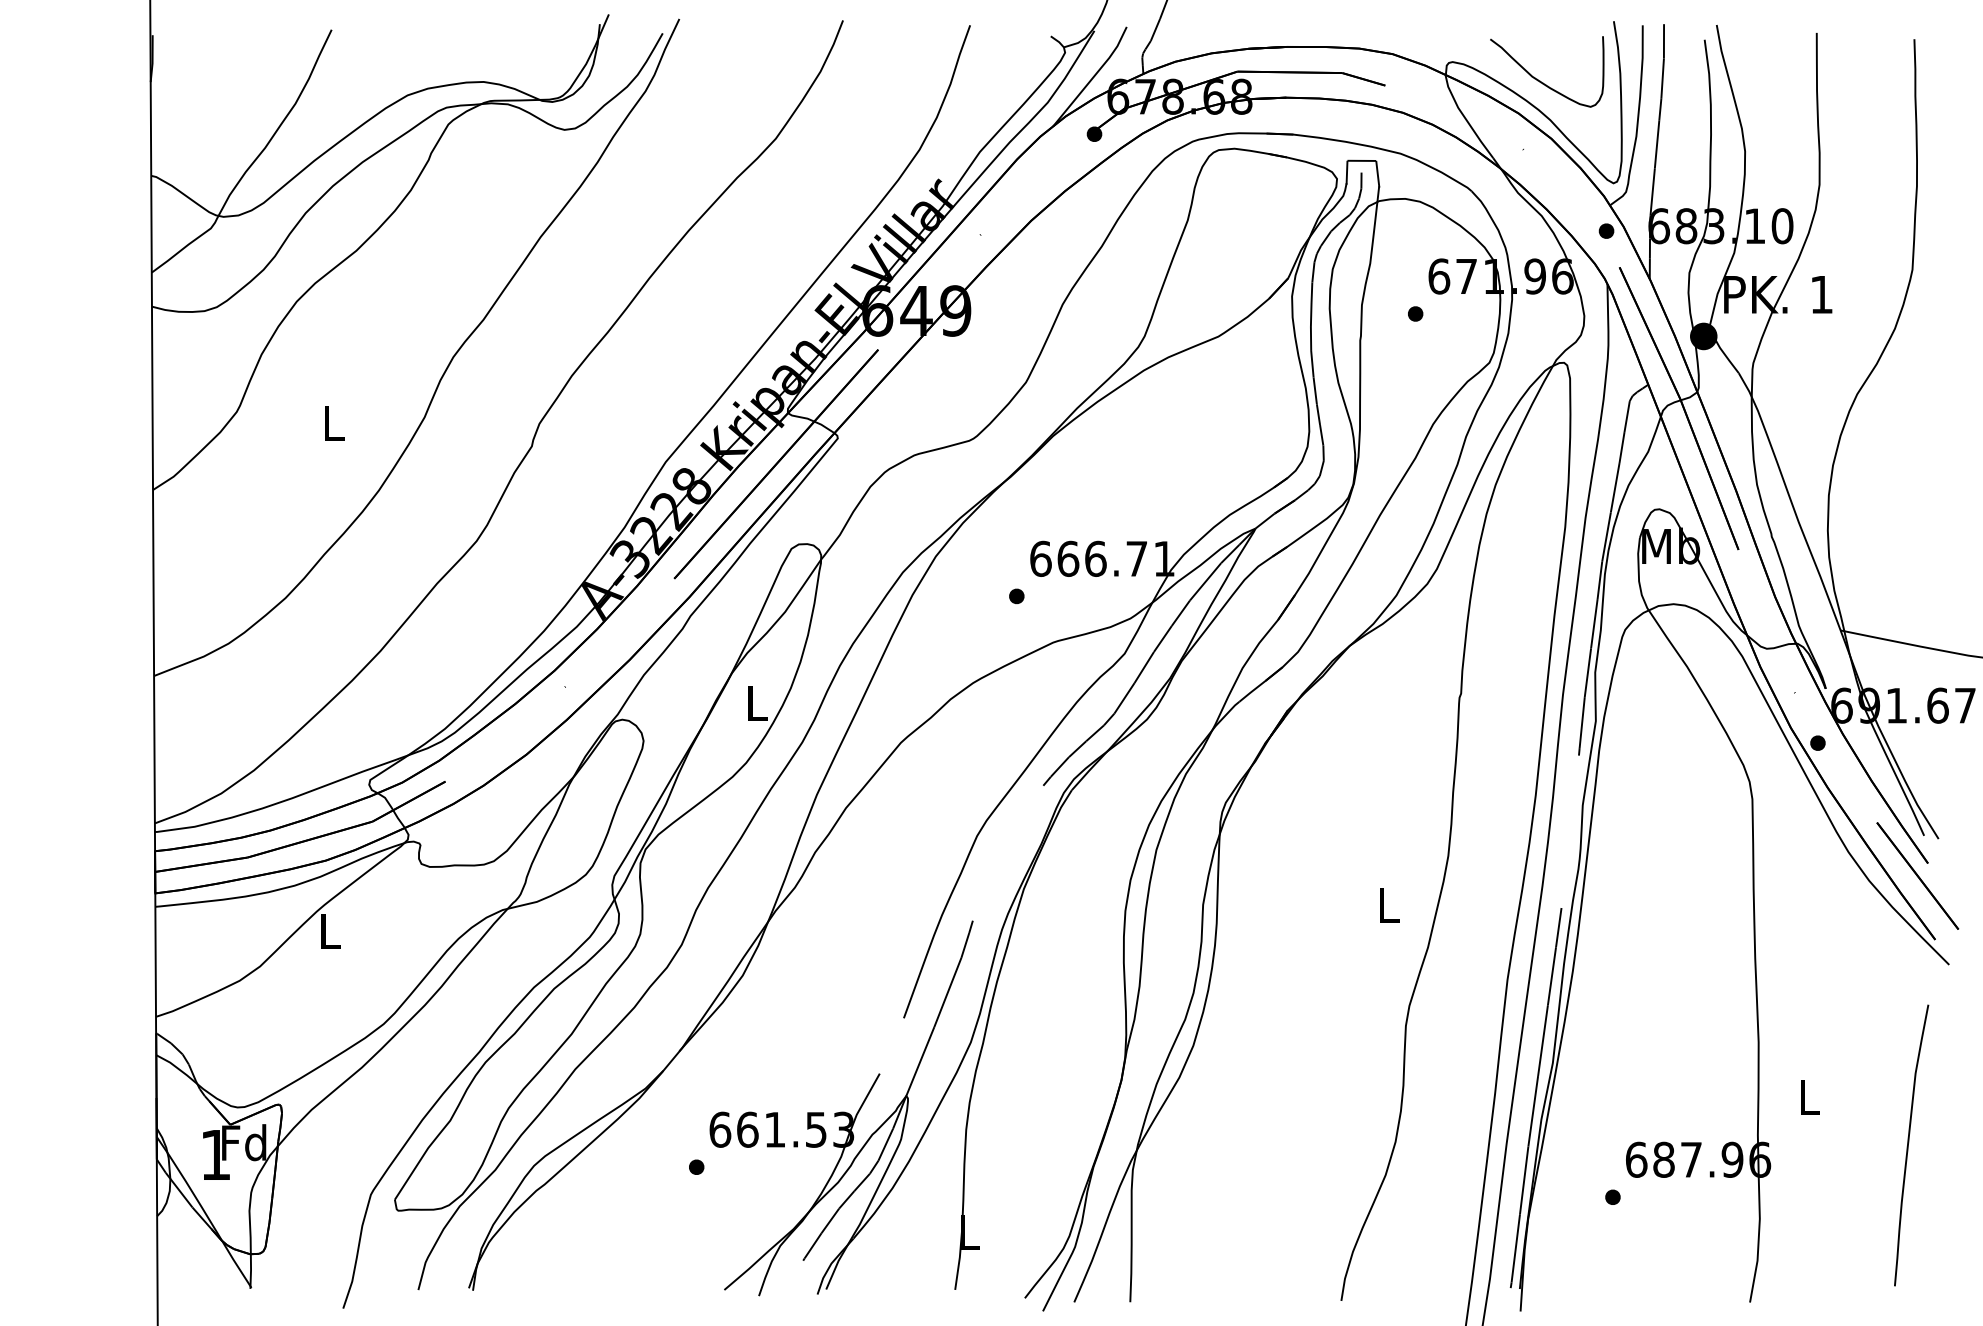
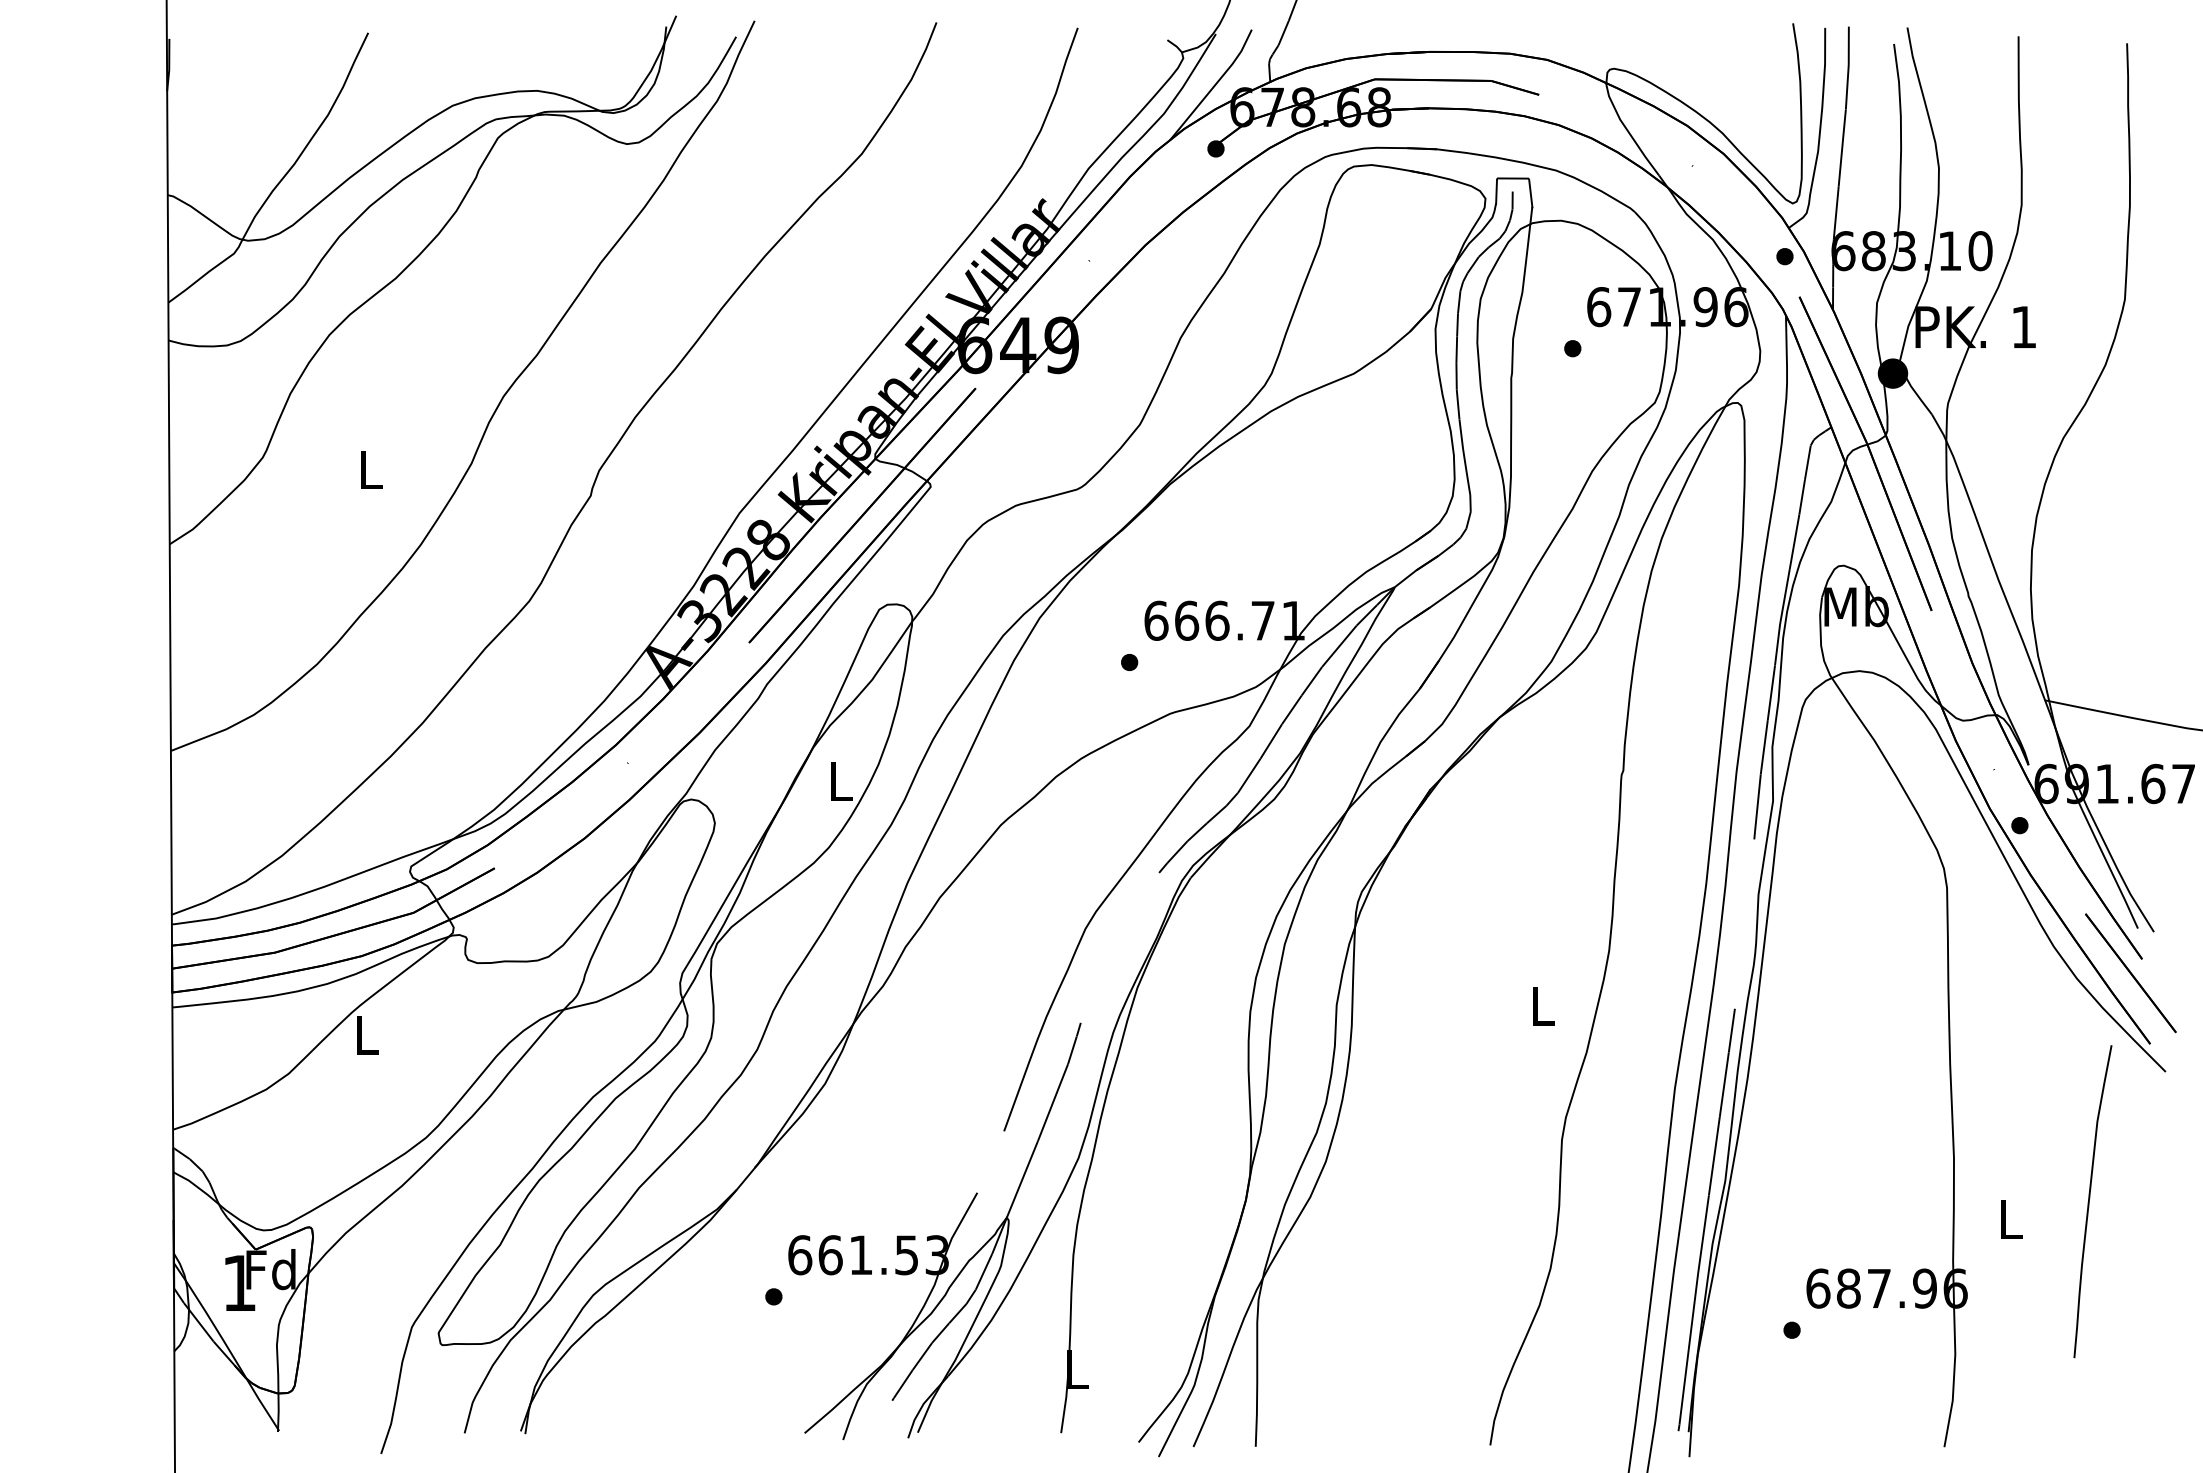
curve: (1542, 81) -> (1713, 90), removed
curve: (1908, 1145) -> (2089, 1201), moved

